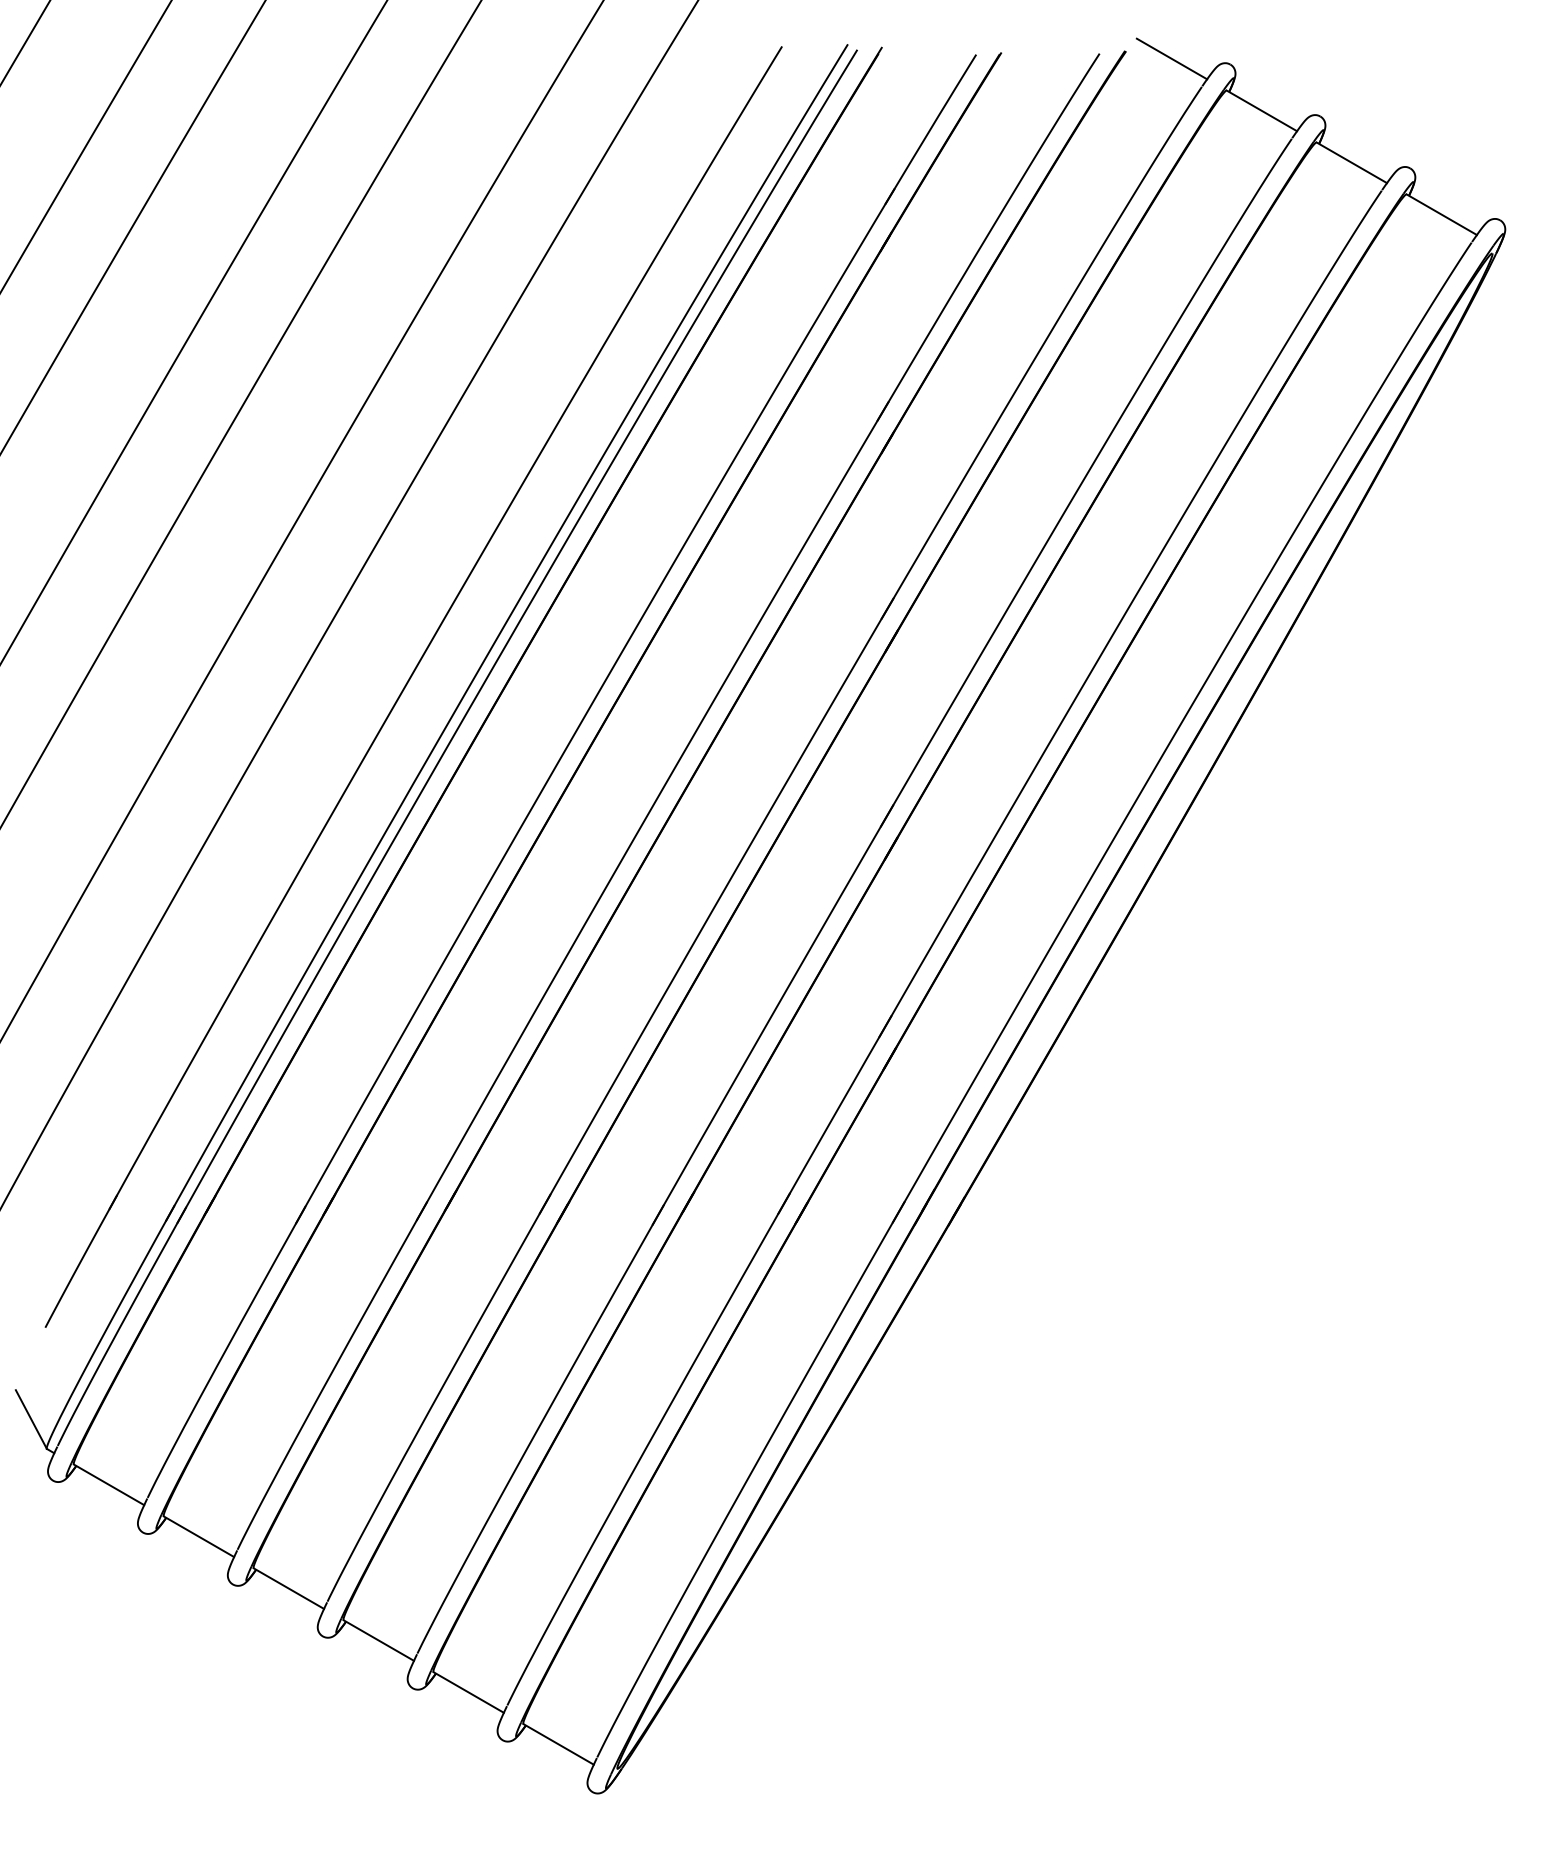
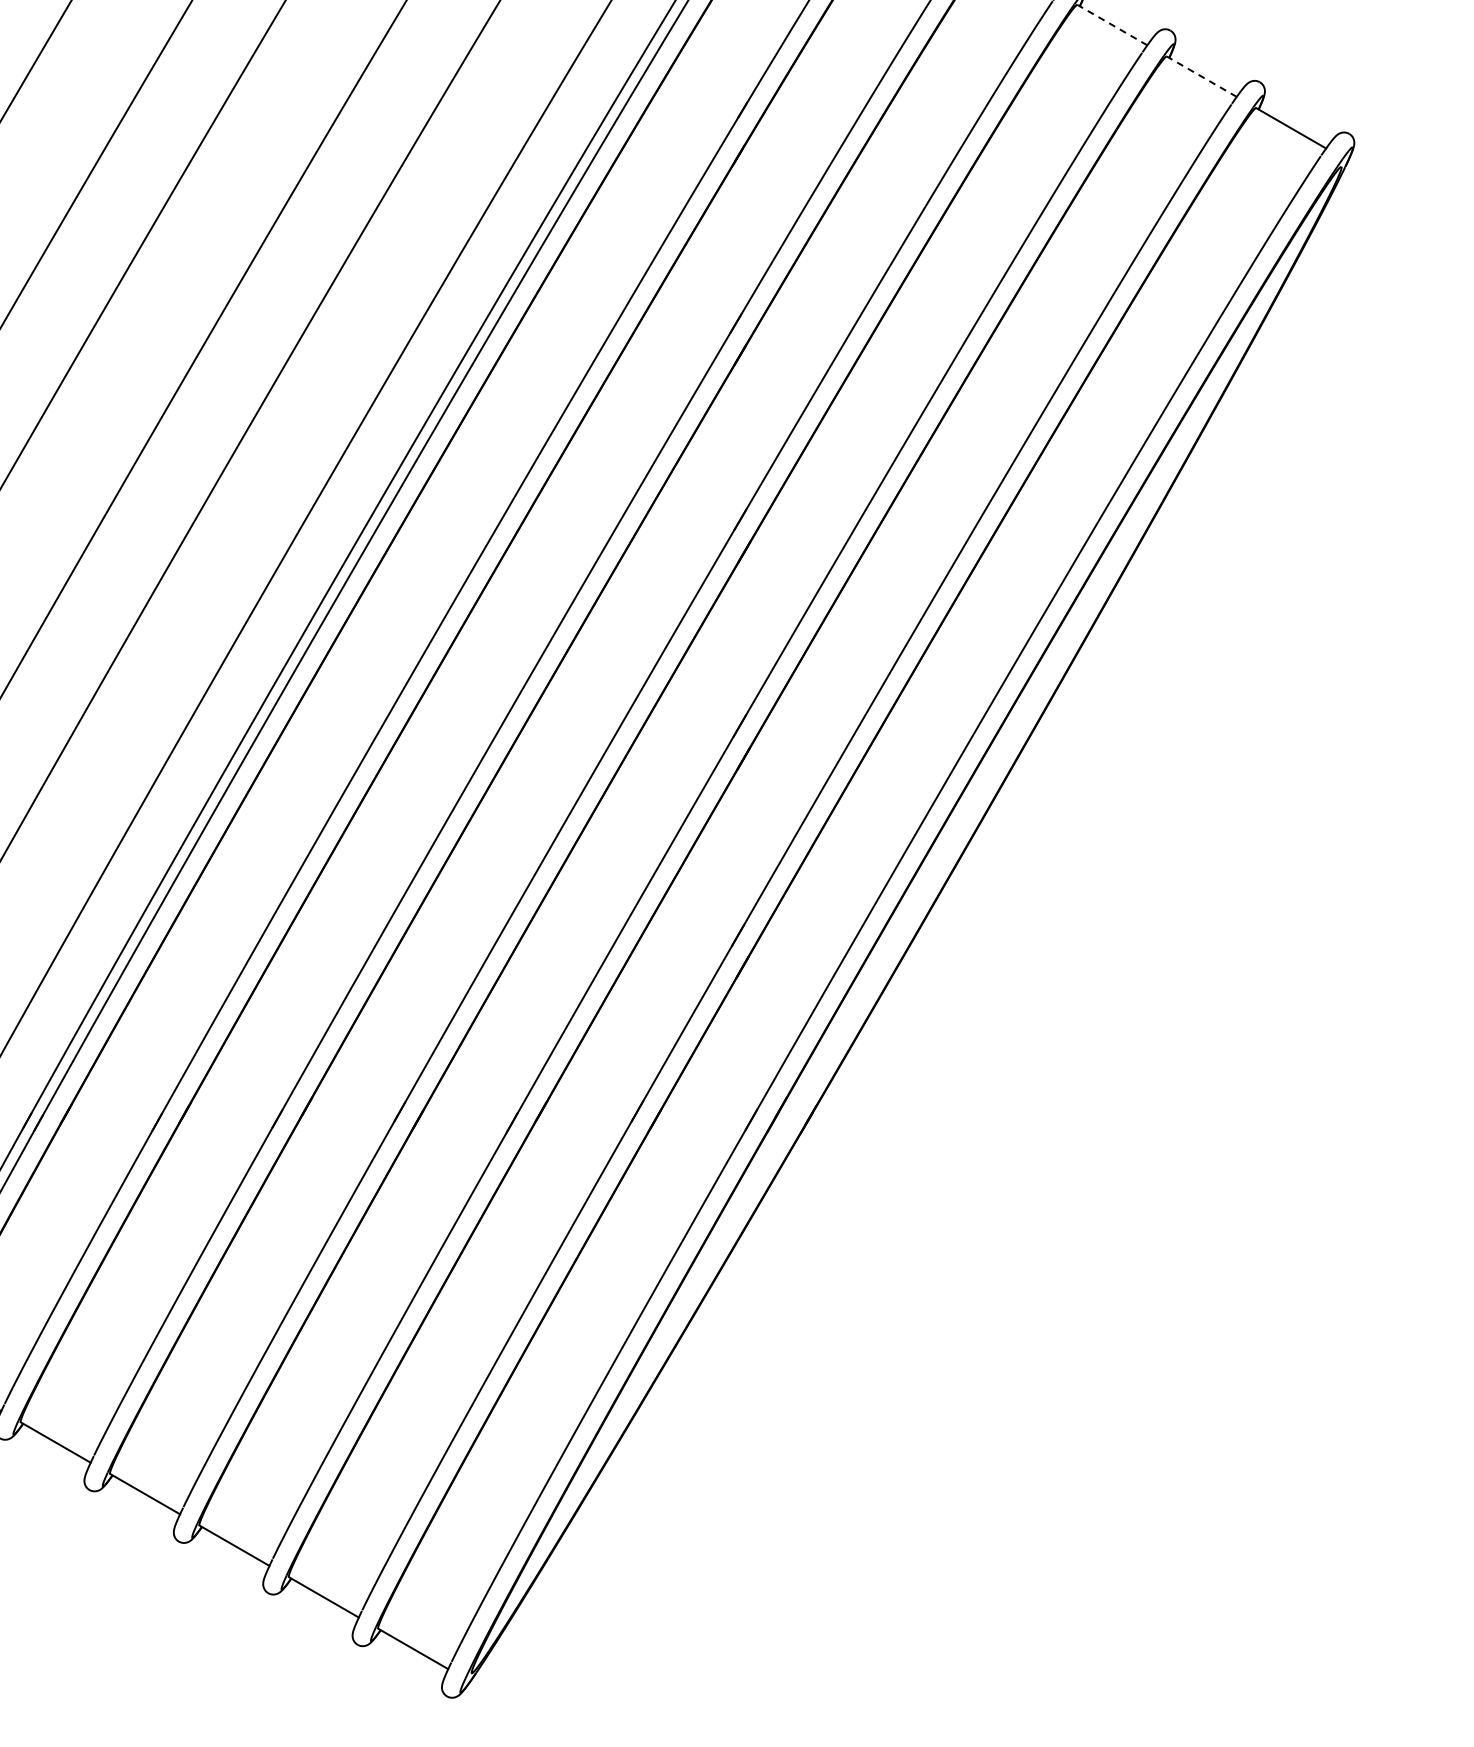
line: (1261, 110) -> (1111, 24), solid -> dashed
line: (1351, 162) -> (1201, 76), solid -> dashed

